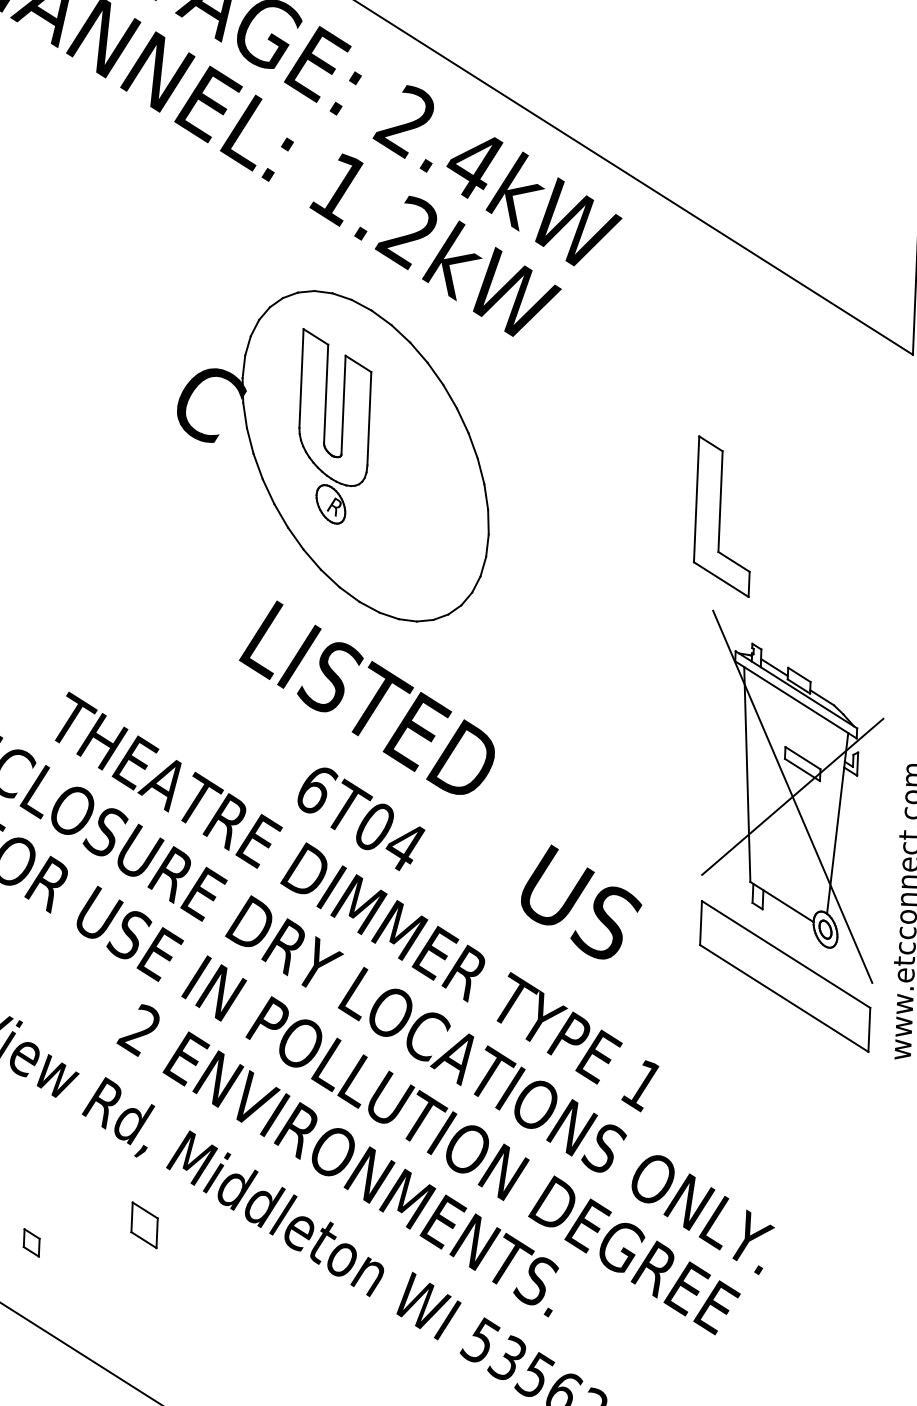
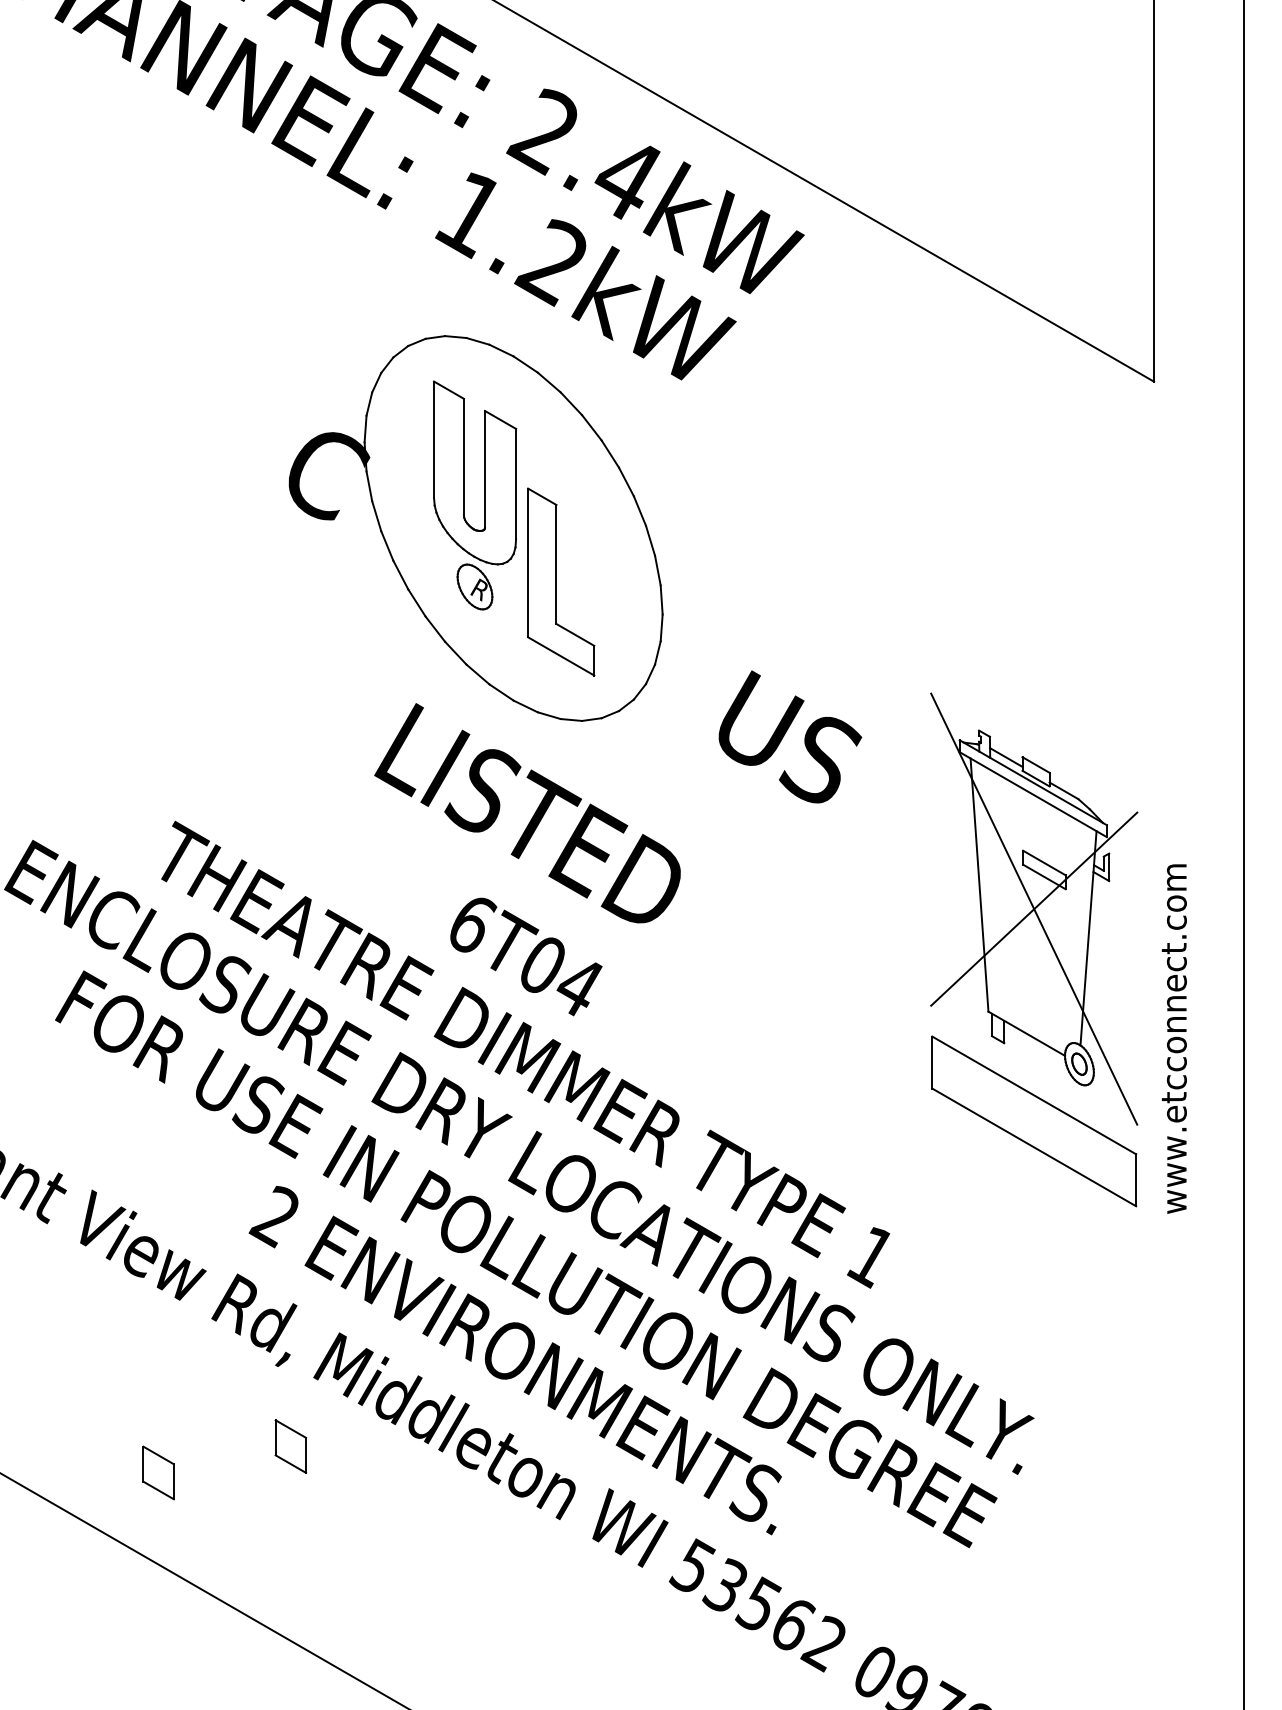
part: (724, 516) -> (561, 581), moved
text: (581, 901) -> (790, 736), moved
part: (31, 1242) -> (158, 1472), size x1.67

